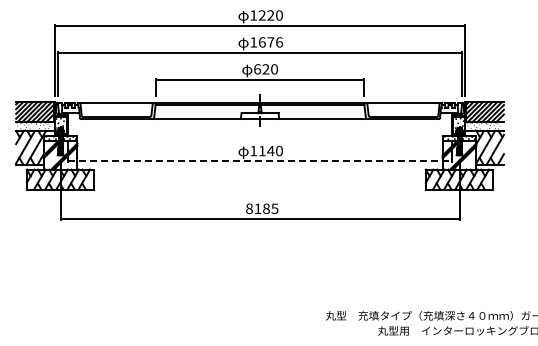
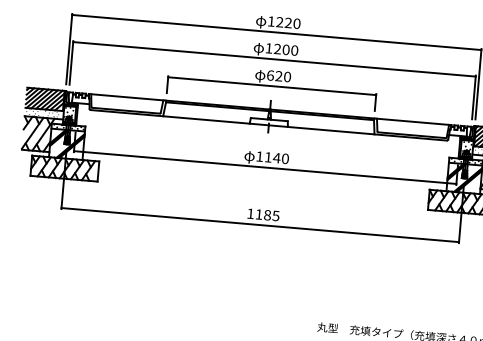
text: (270, 42) -> (285, 49), 1676 -> 1200
line: (260, 161) -> (265, 167), dashed -> solid
text: (249, 208) -> (250, 213), 8185 -> 1185

